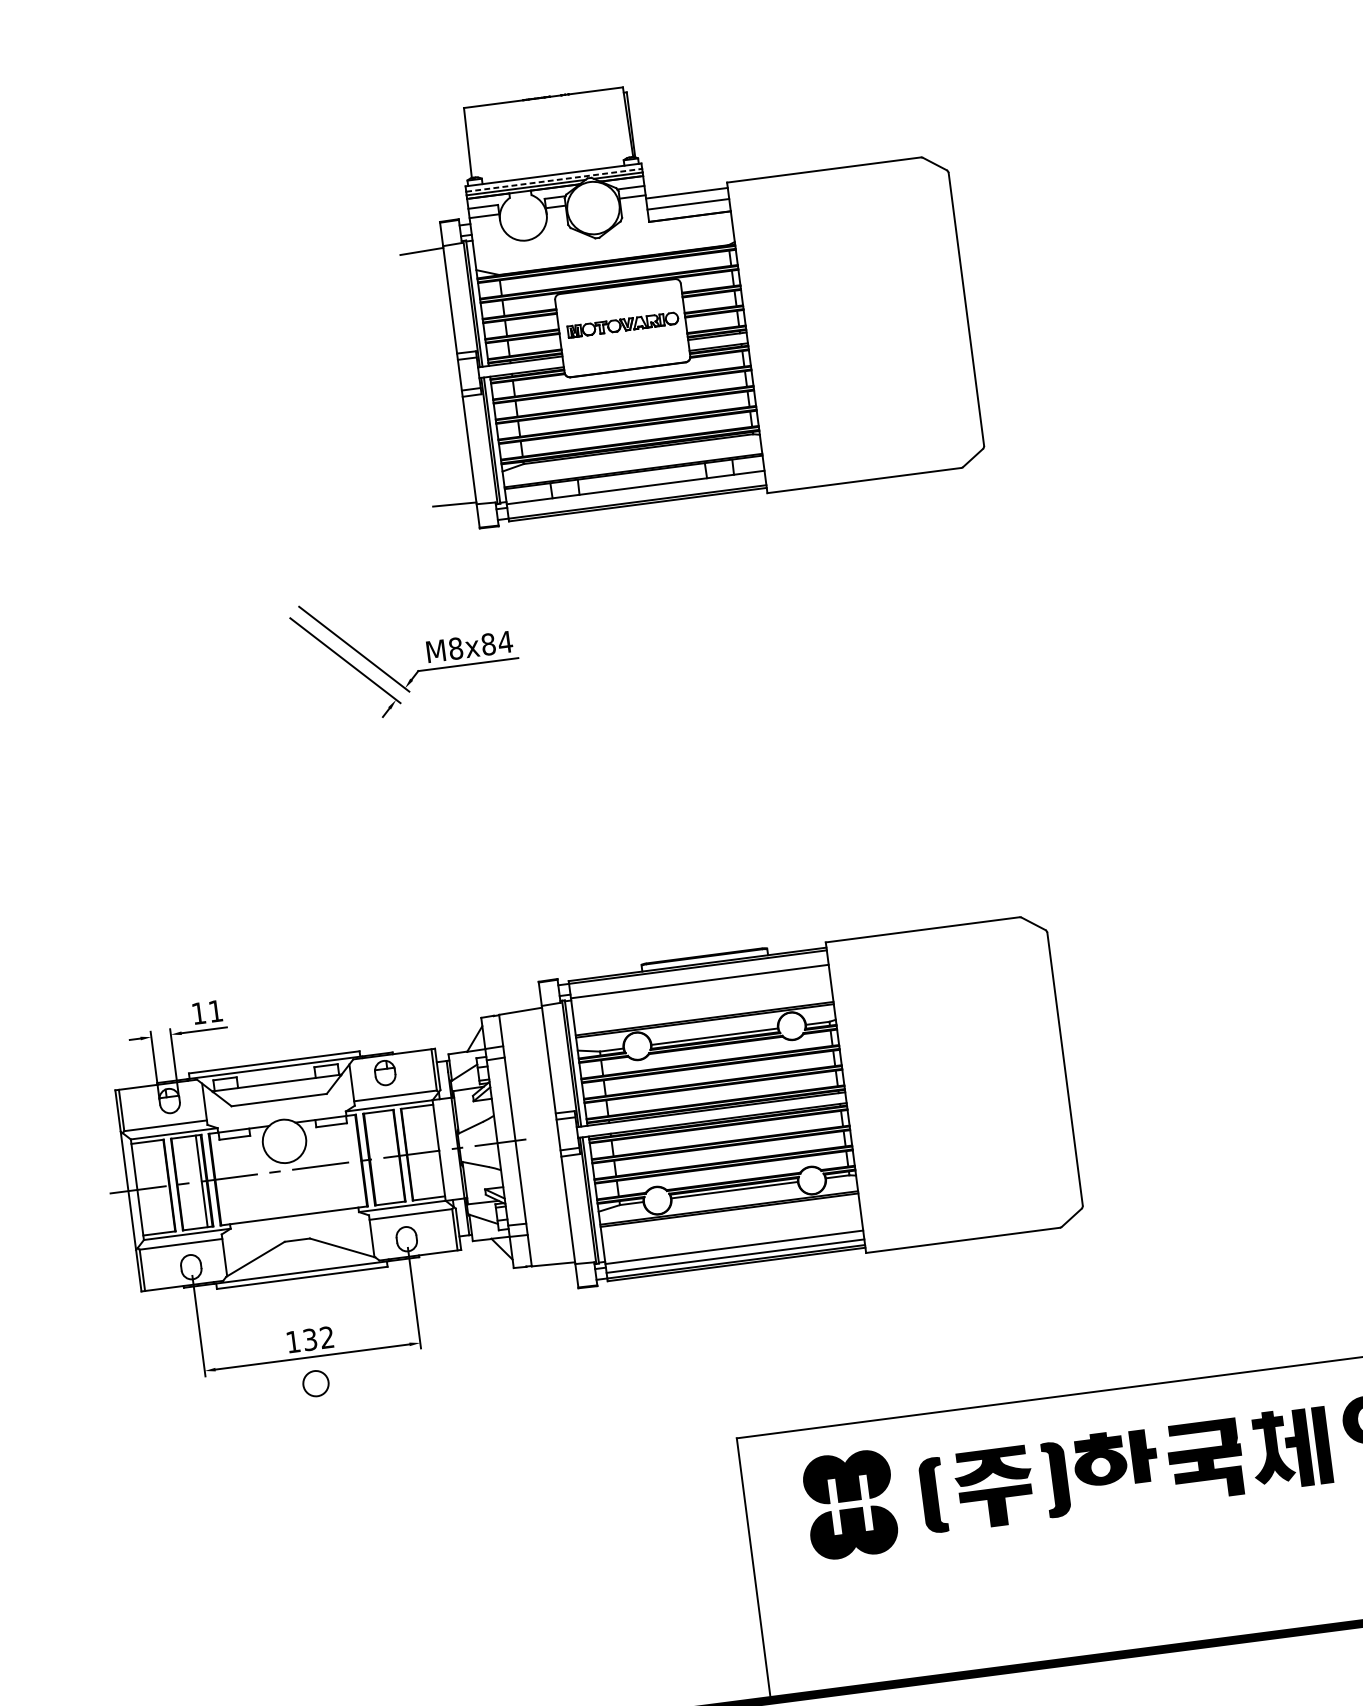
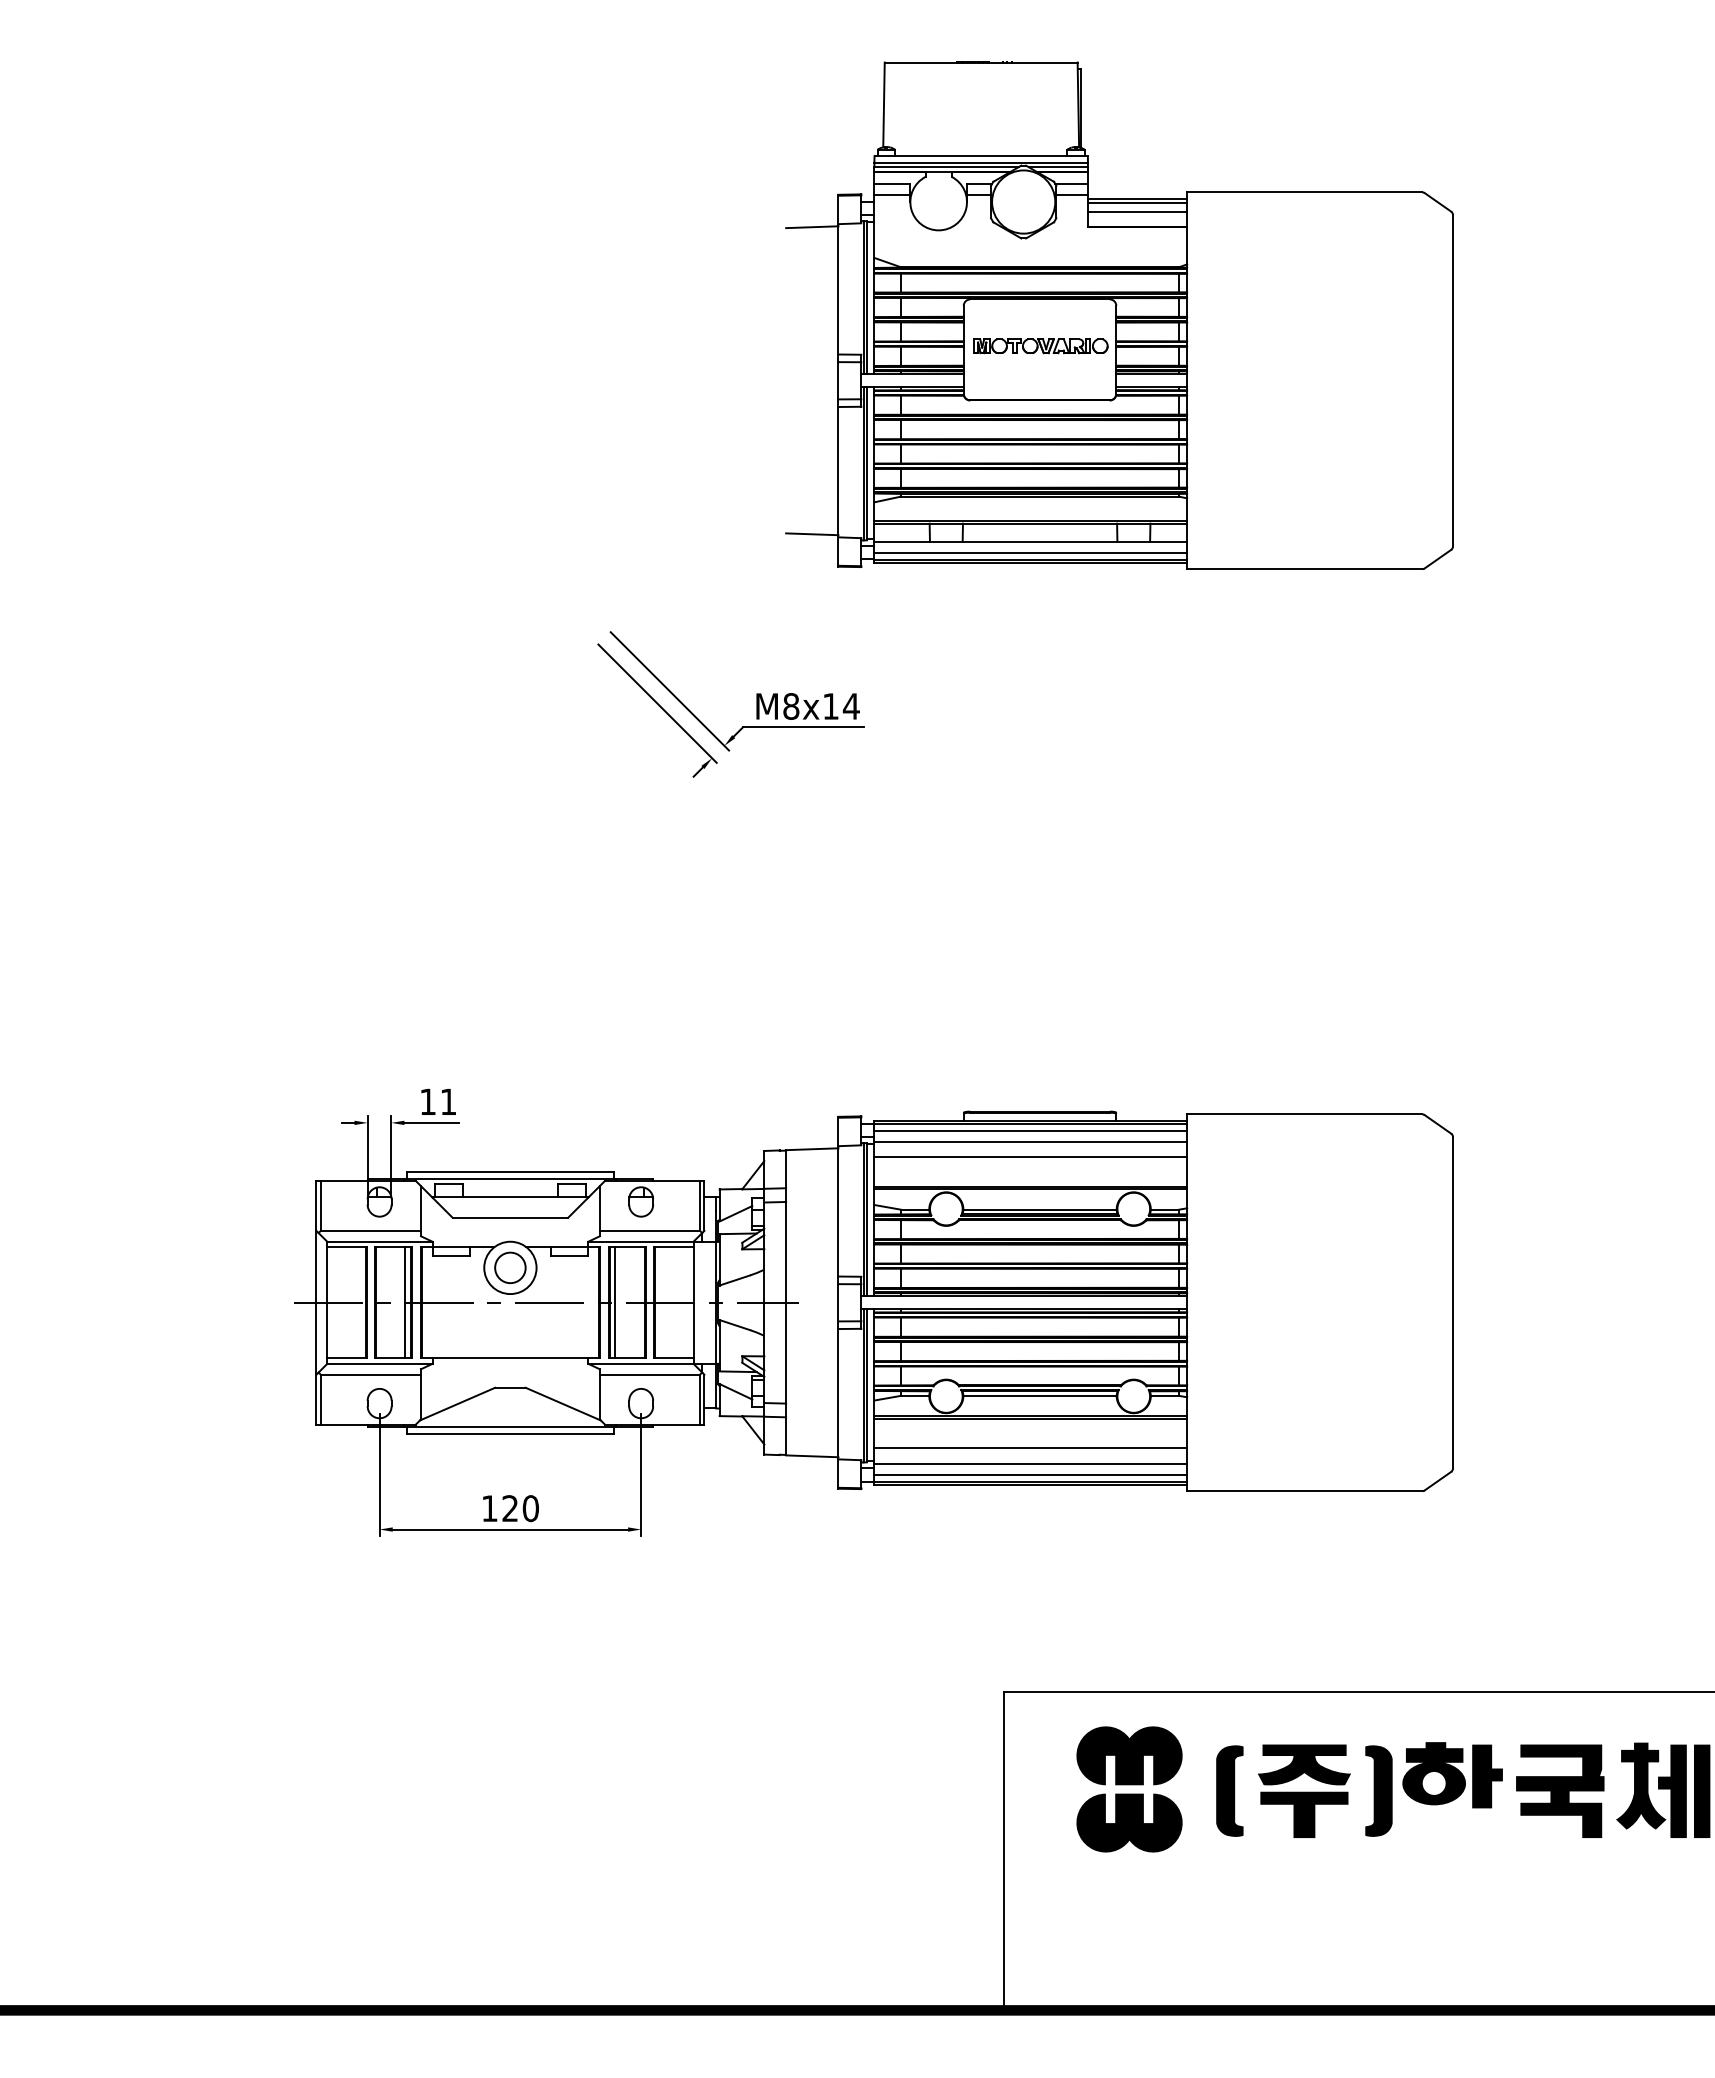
line: (554, 180) -> (981, 162), dashed -> solid
line: (687, 197) -> (1137, 203), added
line: (636, 496) -> (1030, 552), added
text: (488, 644) -> (830, 706), M8x84 -> M8x14
line: (698, 972) -> (1030, 1130), added
line: (701, 994) -> (1030, 1157), added
line: (374, 1158) -> (615, 1302), added
line: (732, 1234) -> (1030, 1448), added
text: (318, 1338) -> (520, 1508), 132 -> 120
circle: (316, 1383) -> (510, 1267), moved

